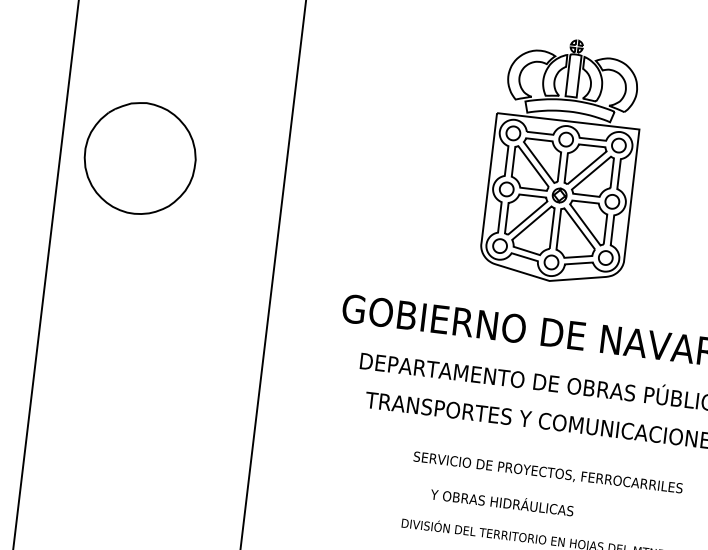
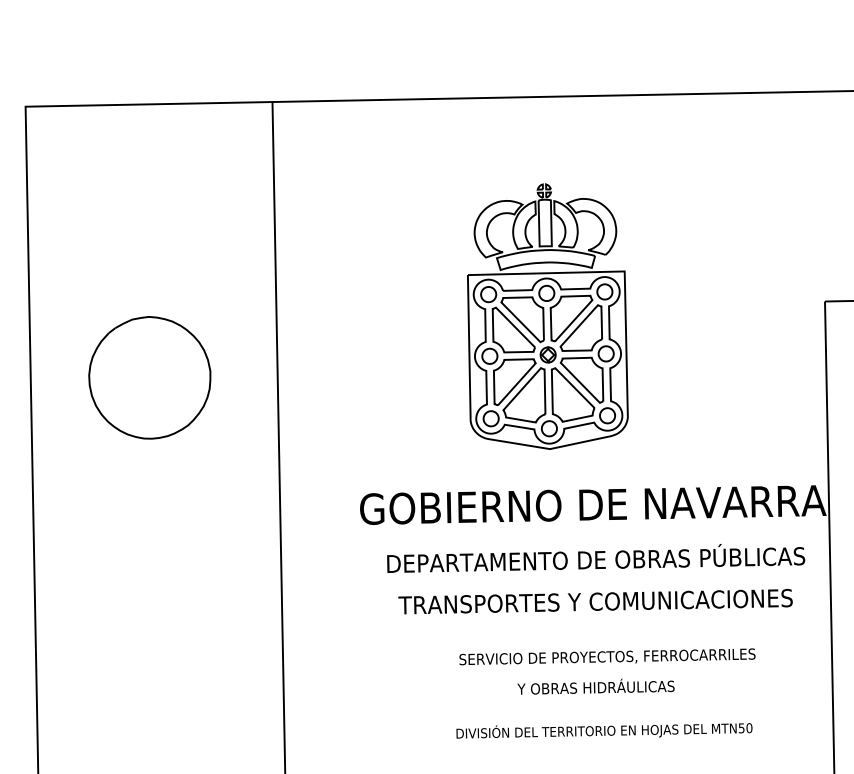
part: (139, 158) -> (149, 377), moved
part: (563, 160) -> (547, 316), moved
text: (501, 501) -> (595, 686), moved

